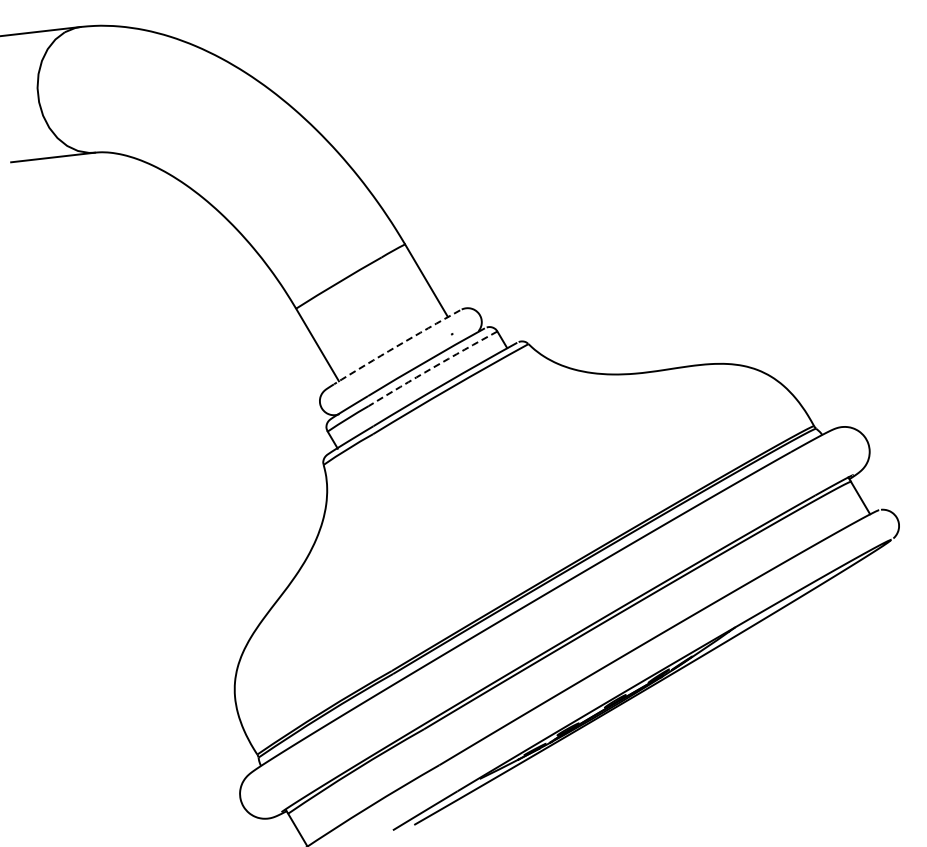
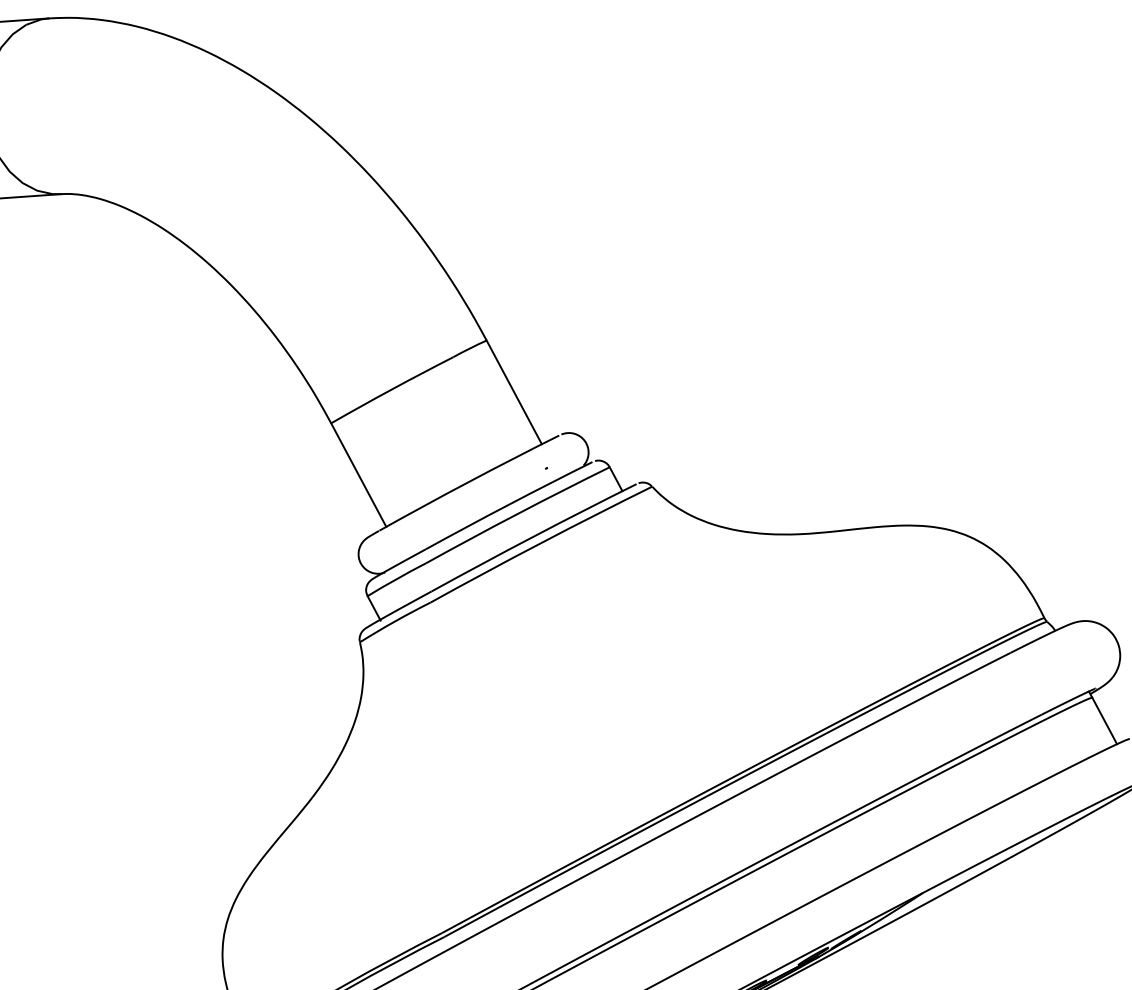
arc: (396, 346) -> (468, 481), dashed -> solid
arc: (432, 368) -> (517, 514), dashed -> solid

